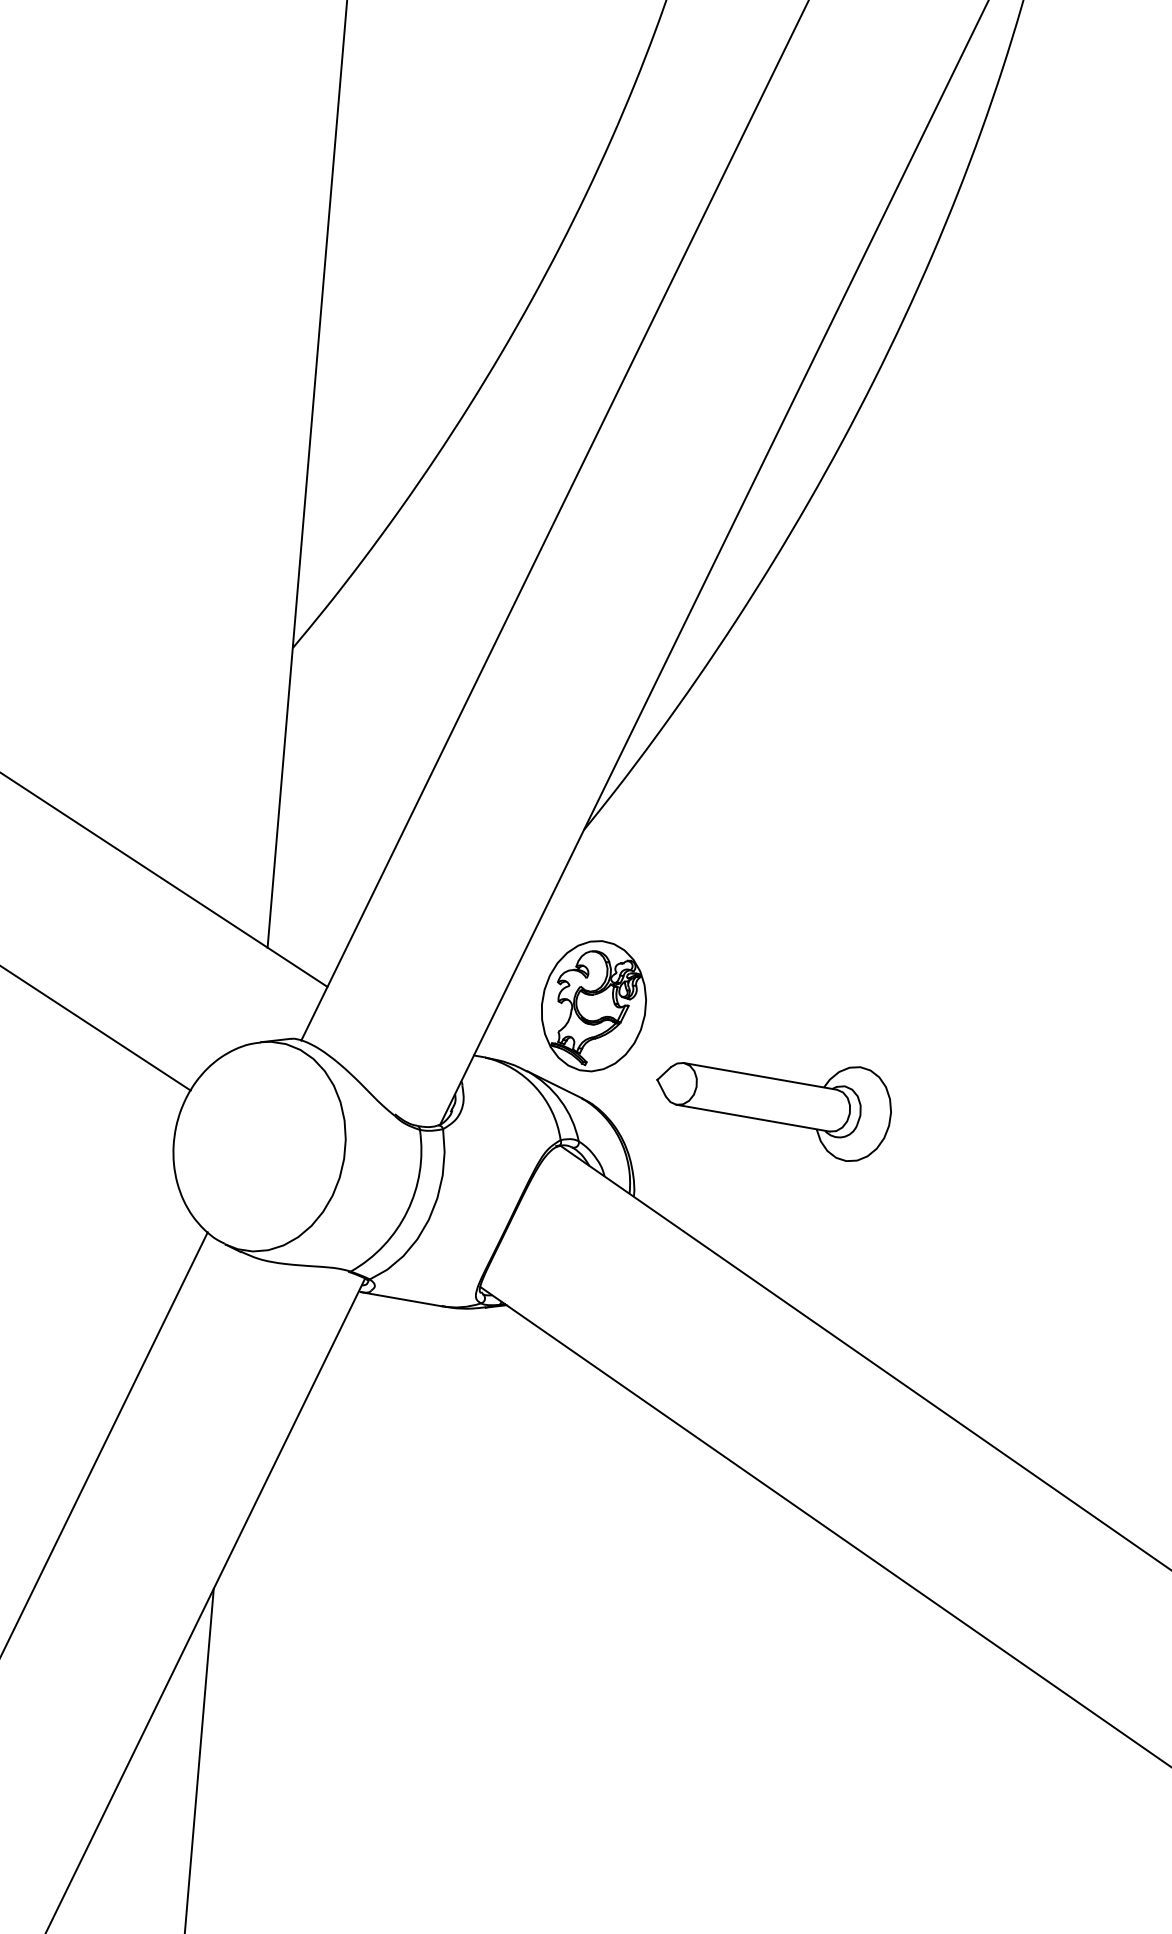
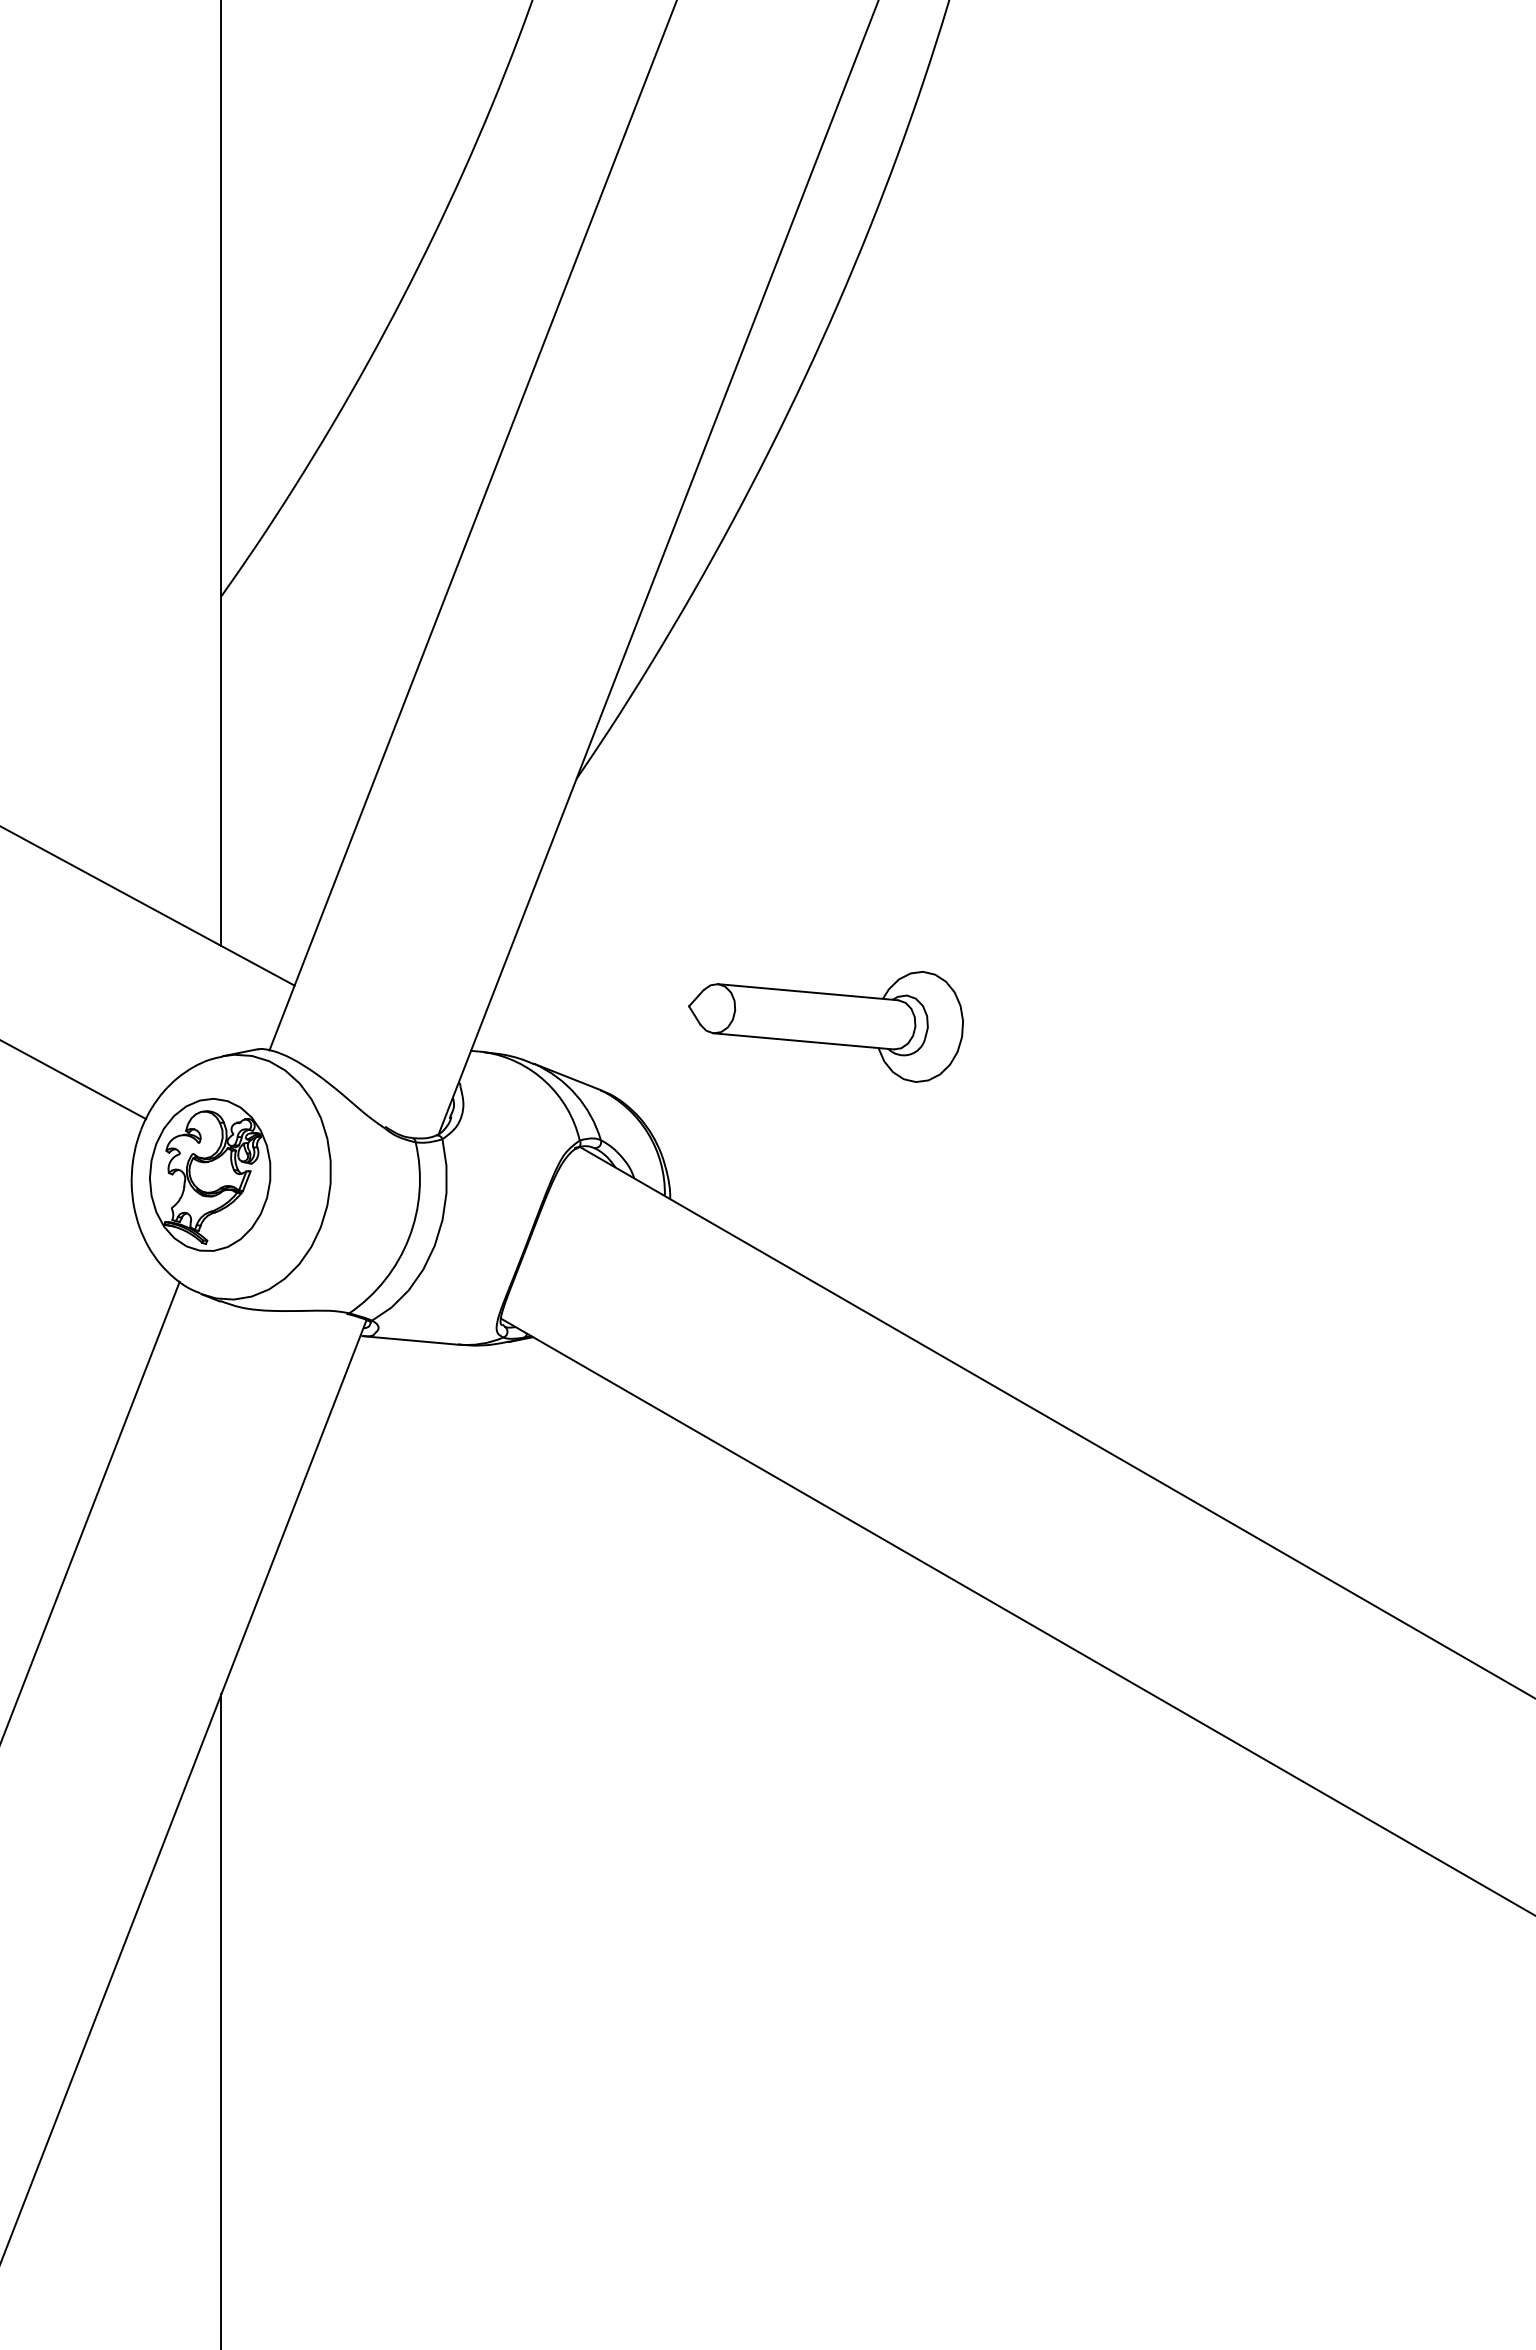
part: (594, 1005) -> (210, 1174), moved
part: (772, 1107) -> (825, 1026), moved

